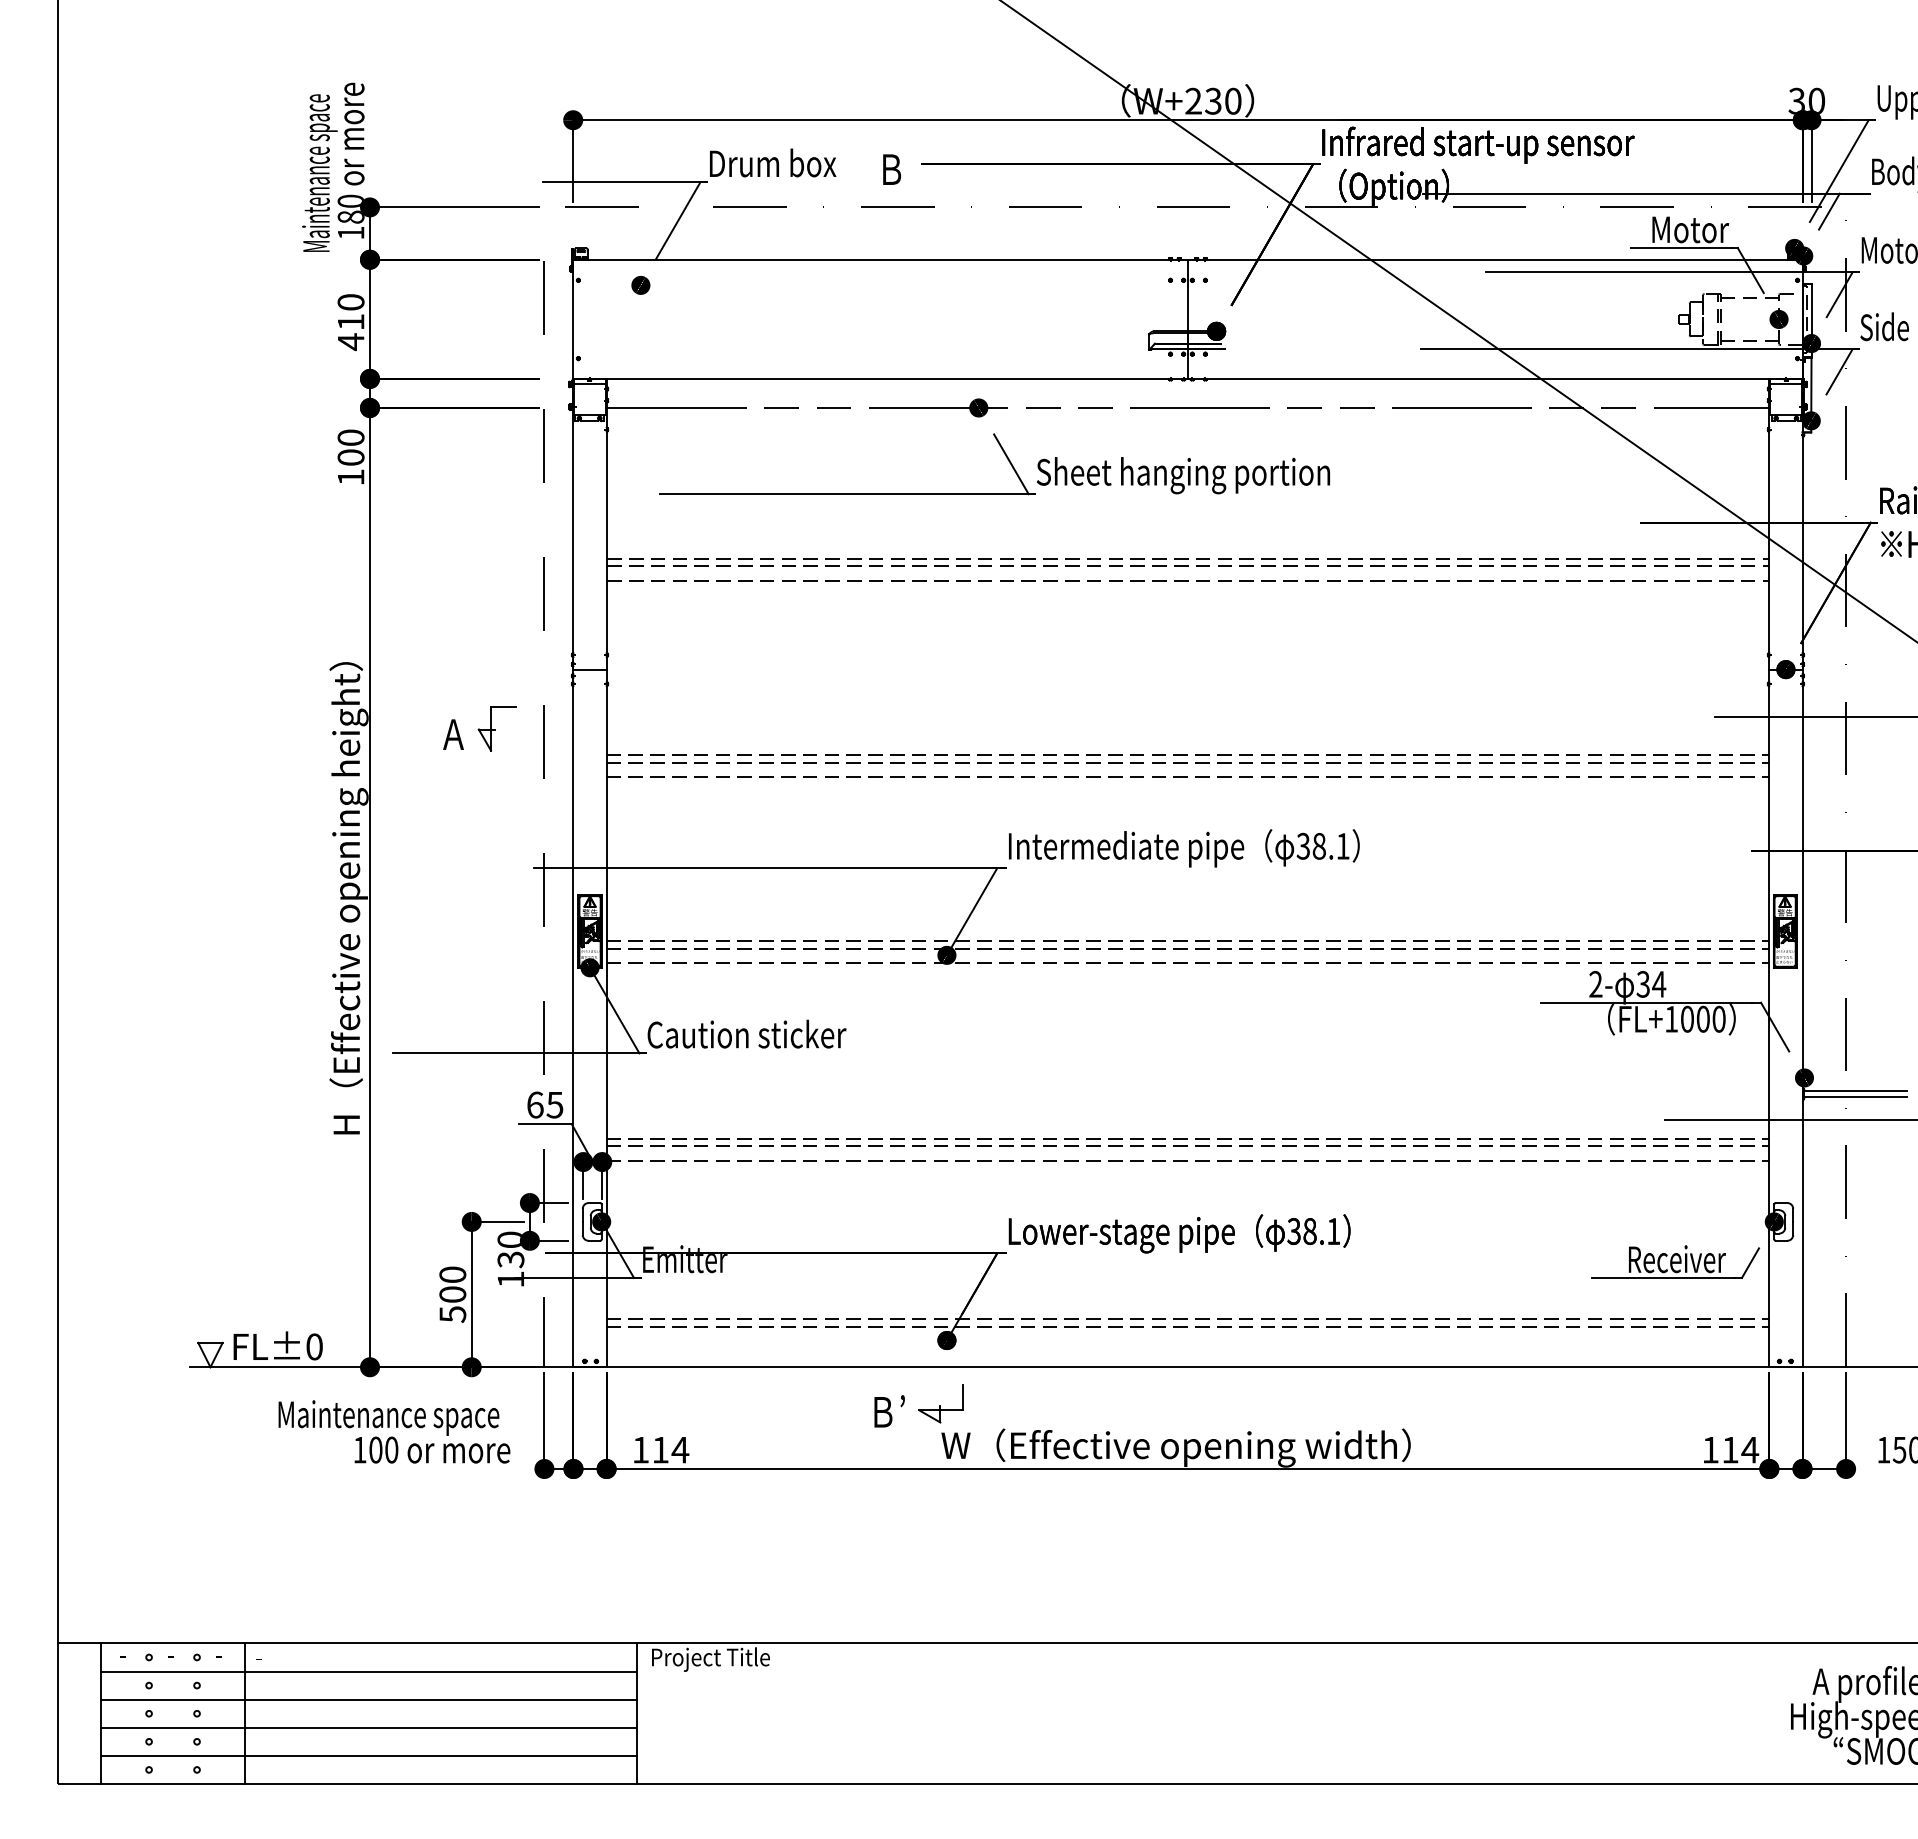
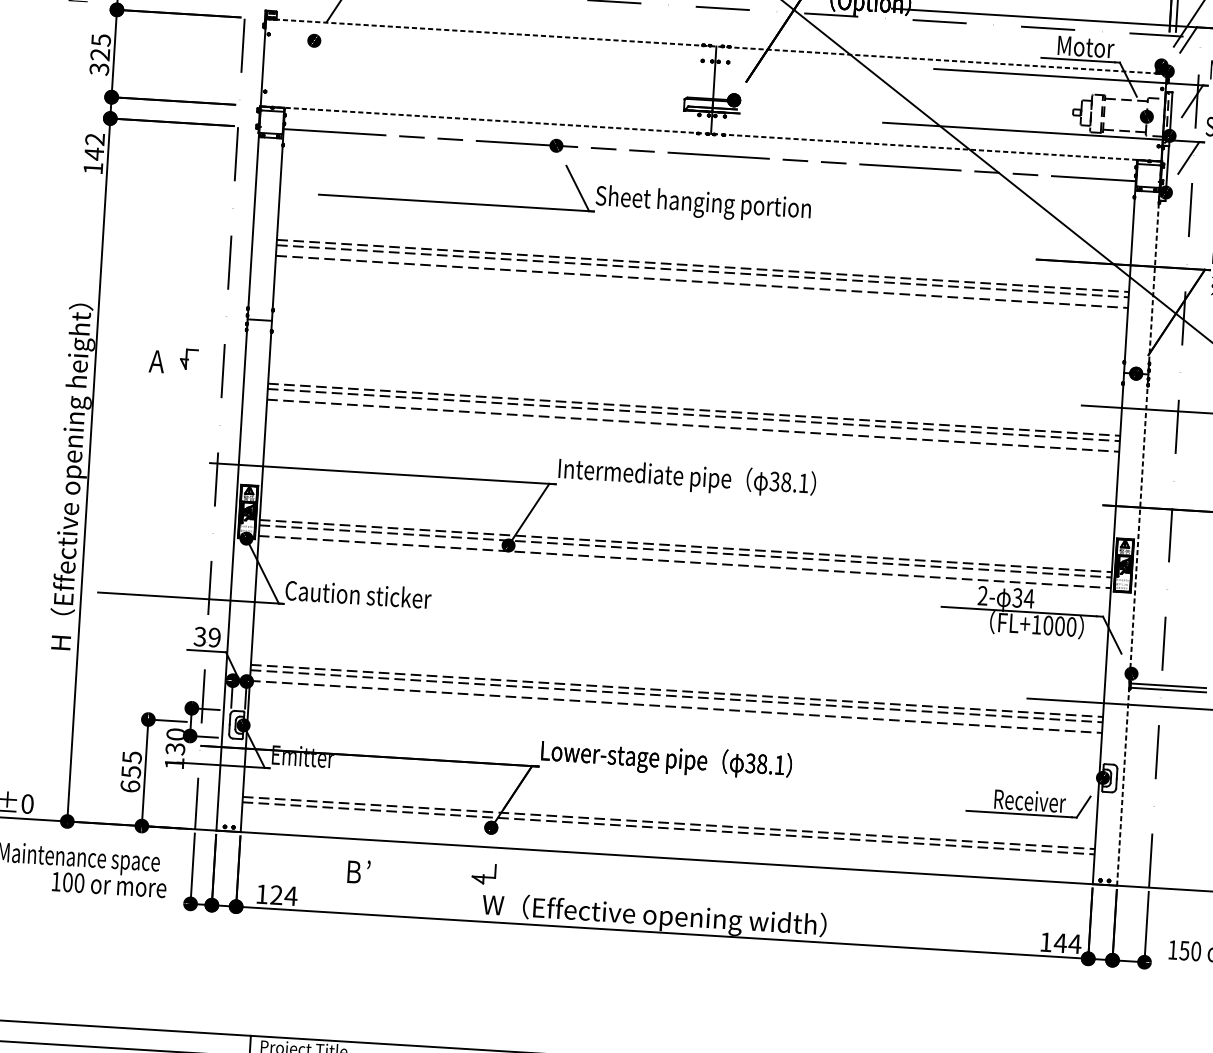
line: (1187, 259) -> (716, 46), solid -> dashed
text: (350, 322) -> (99, 54), 410 -> 325
line: (1187, 378) -> (710, 133), solid -> dashed
text: (350, 447) -> (94, 146), 100 -> 142
part: (496, 728) -> (188, 359), size x0.6
line: (1802, 875) -> (1139, 525), solid -> dashed
text: (544, 1104) -> (206, 636), 65 -> 39
text: (452, 1294) -> (131, 771), 500 -> 655
part: (940, 1403) -> (483, 873), size x0.7
text: (889, 1411) -> (358, 871), moved
text: (660, 1449) -> (276, 894), 114 -> 124
text: (1730, 1450) -> (1060, 943), 114 -> 144

